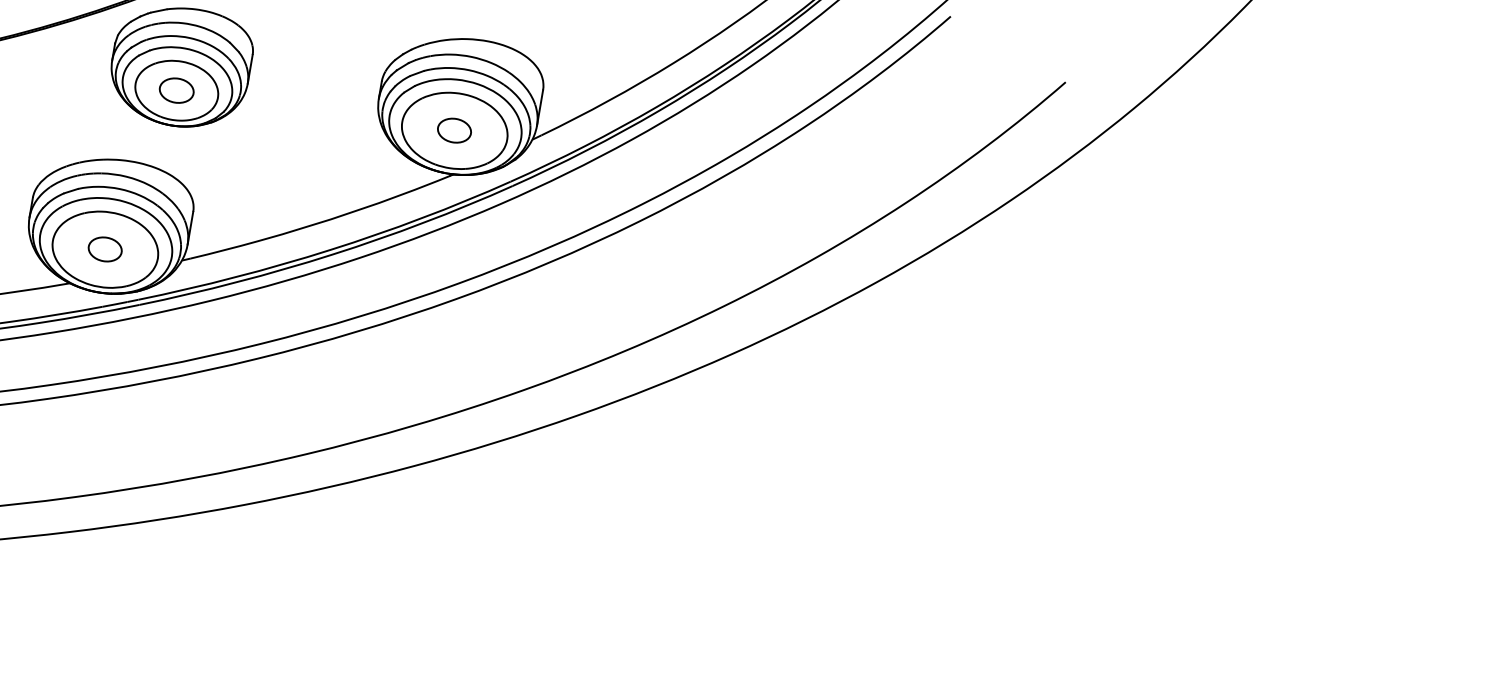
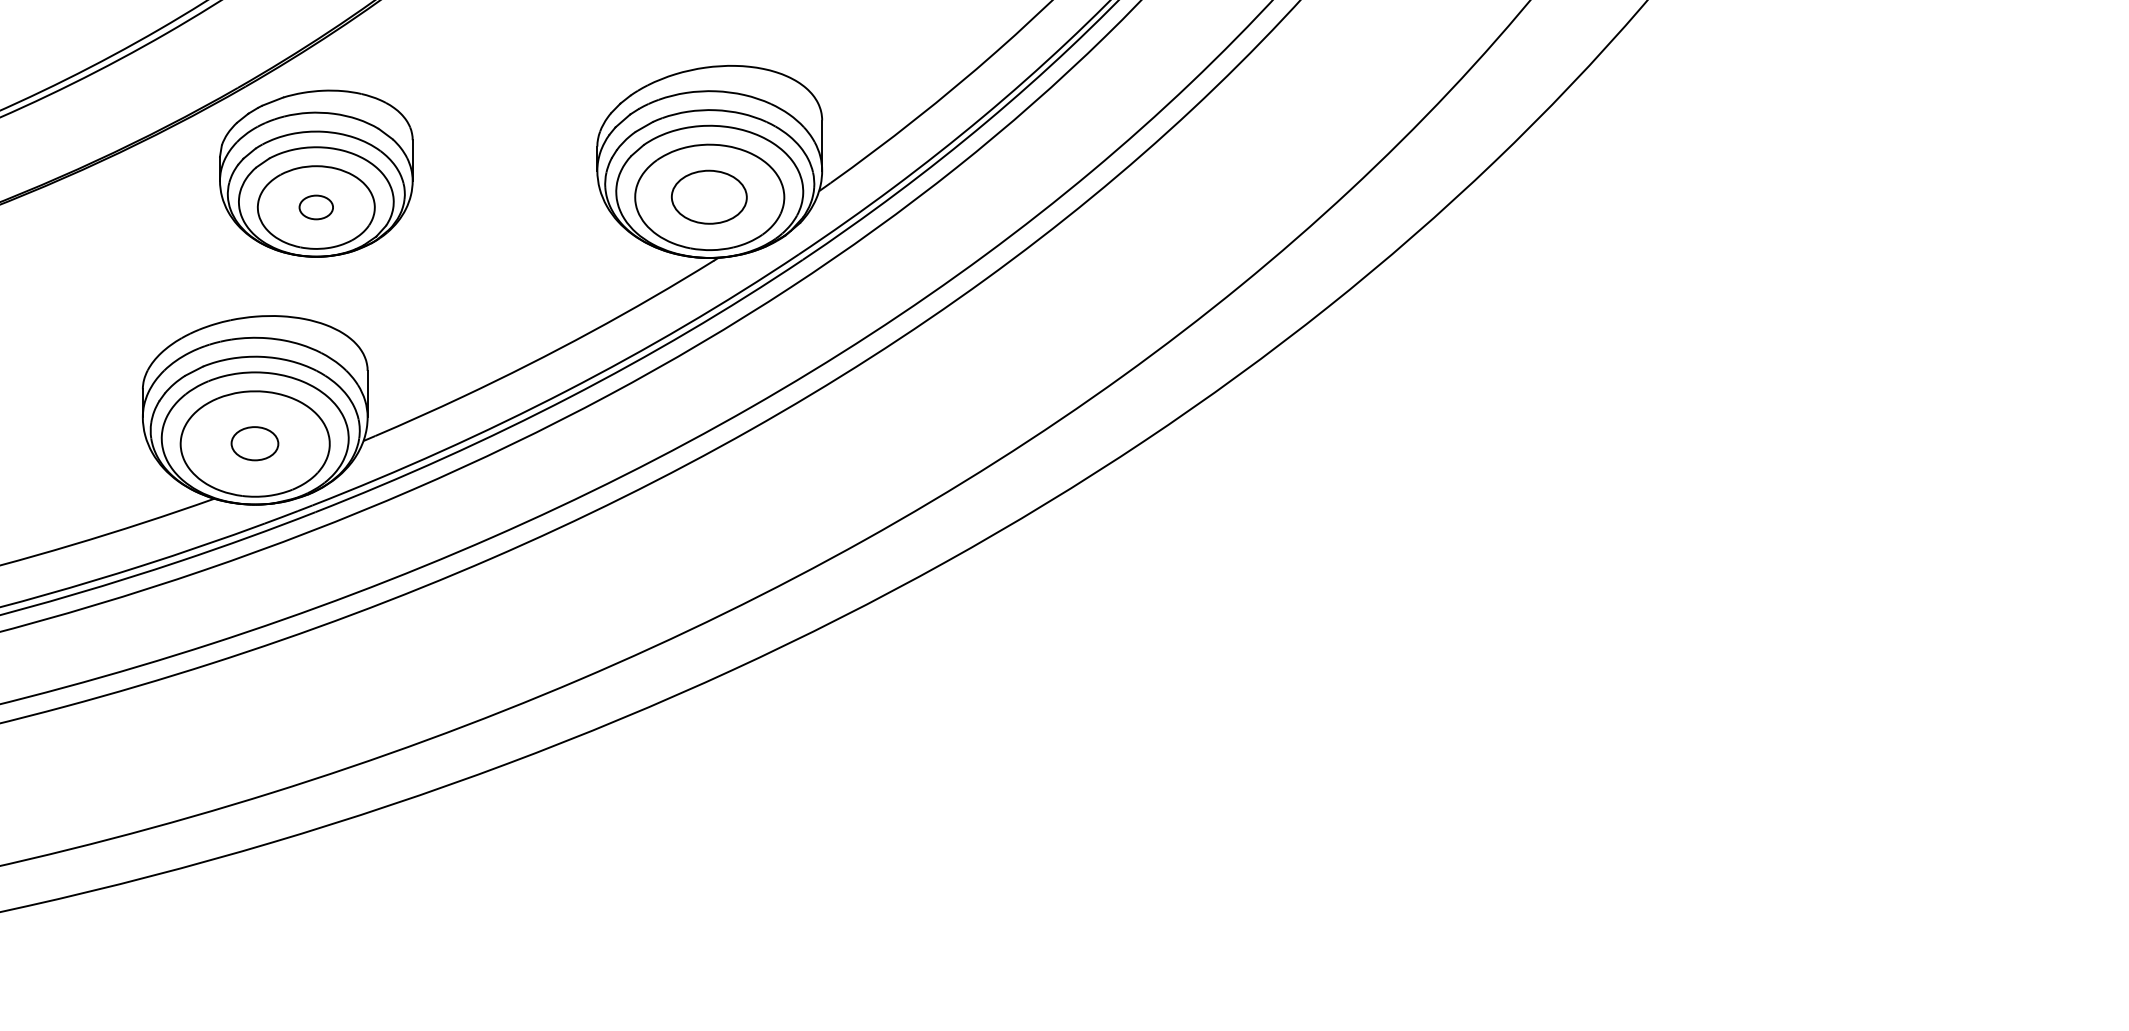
part: (176, 90) -> (316, 207), size x0.7
part: (454, 130) -> (709, 196), size x1.6

